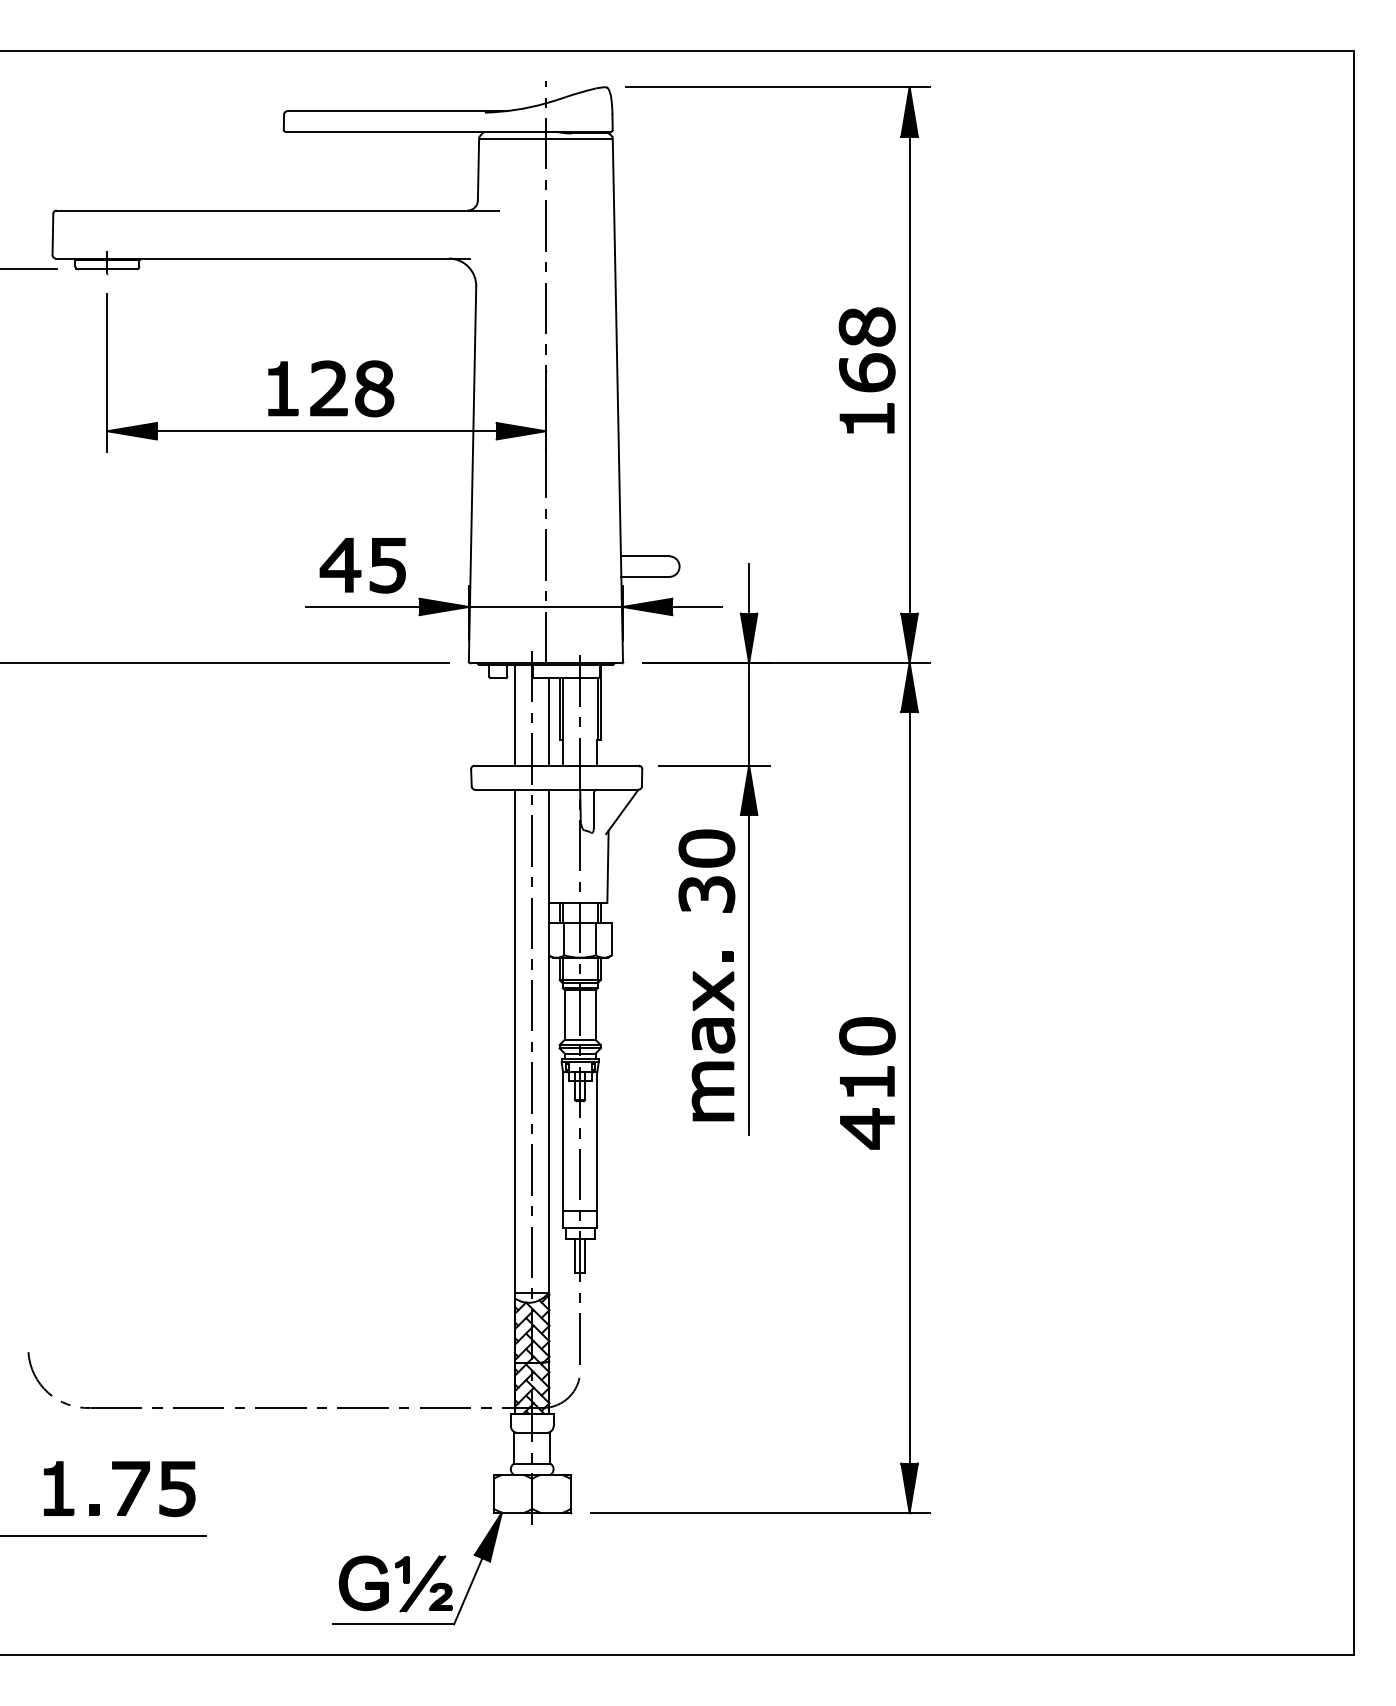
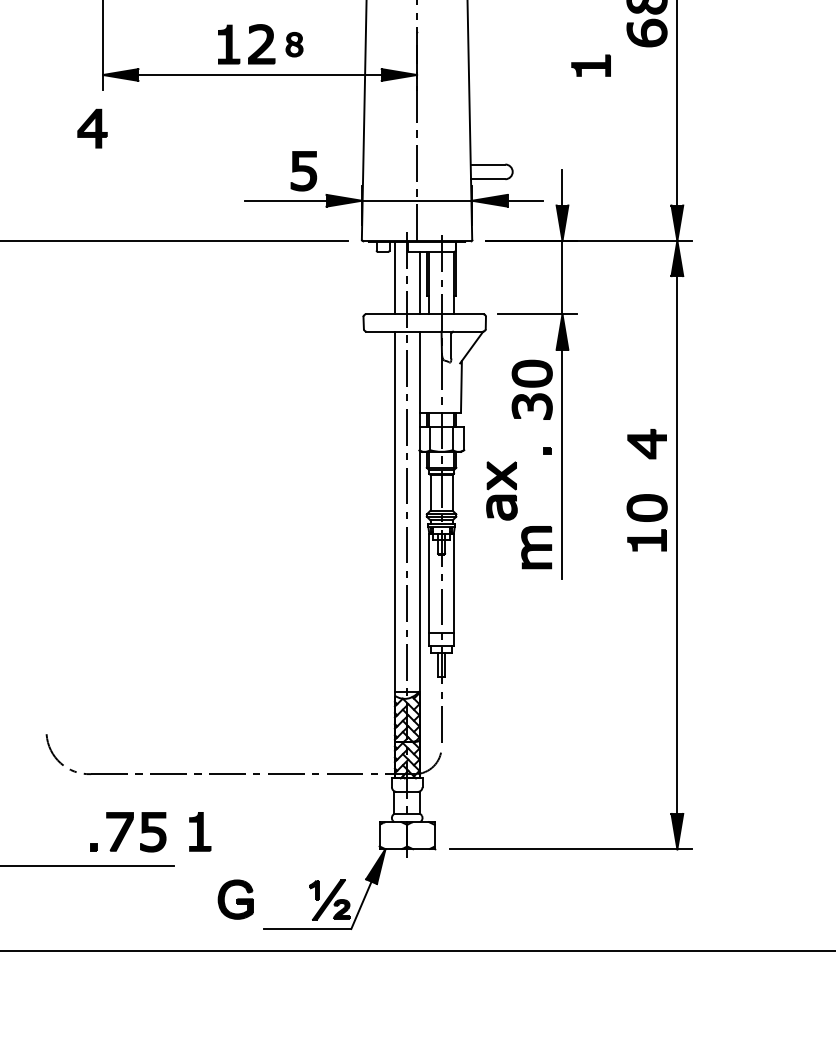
part: (374, 388) -> (294, 44), size x0.6
part: (866, 418) -> (590, 65), moved
part: (340, 565) -> (92, 128), moved
part: (713, 1012) -> (501, 491), moved
part: (867, 1128) -> (647, 443), moved
part: (59, 1488) -> (200, 831), moved
part: (363, 1583) -> (235, 899), moved

